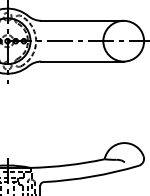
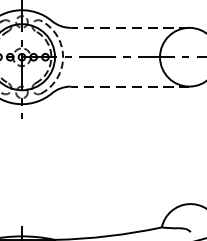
line: (82, 20) -> (129, 27), solid -> dashed
line: (82, 61) -> (129, 86), solid -> dashed

